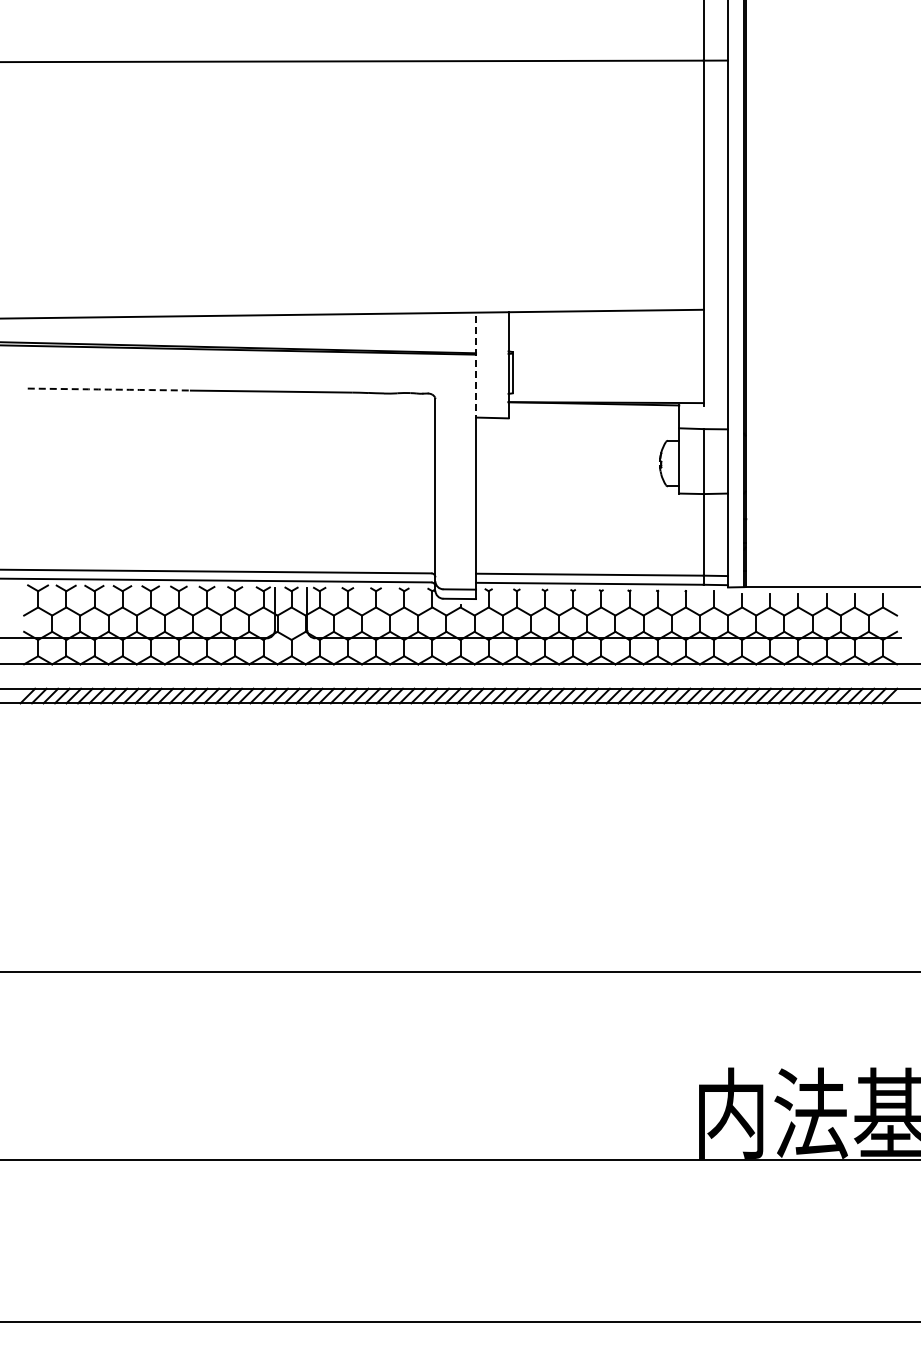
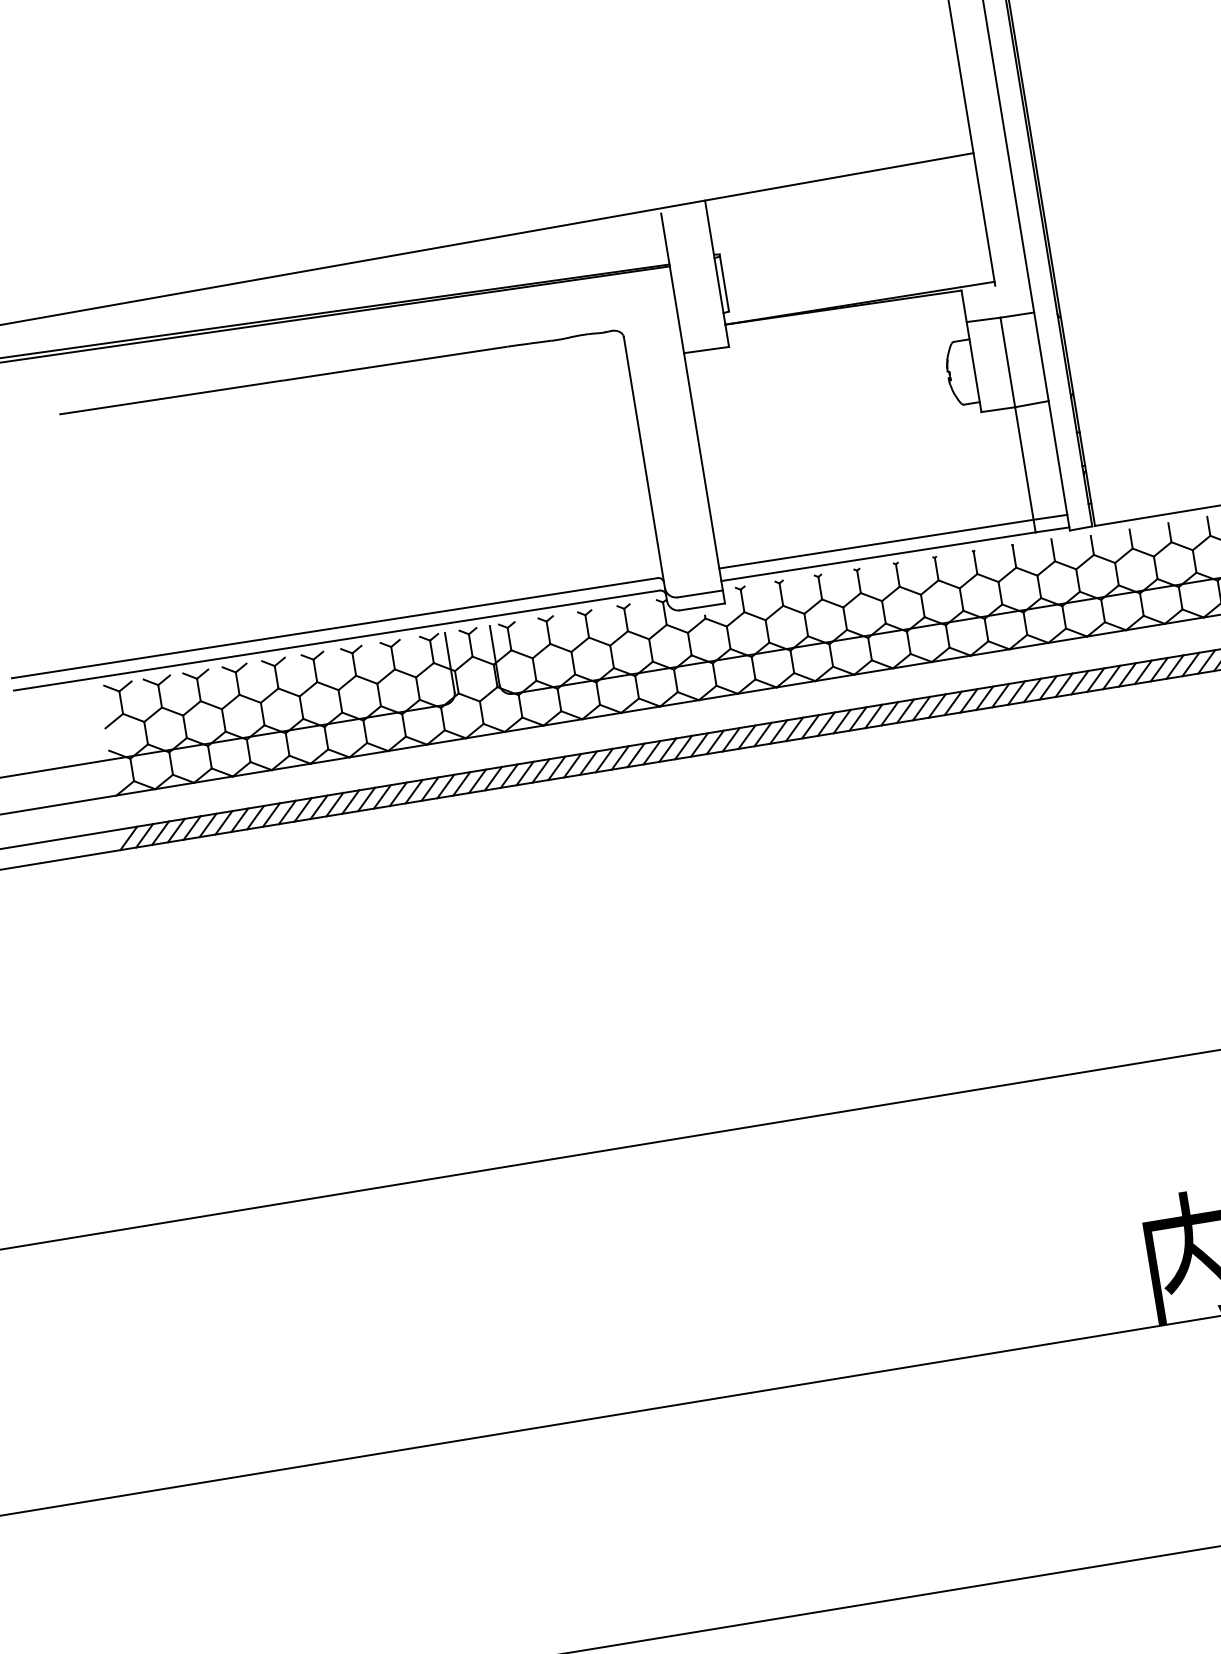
line: (476, 366) -> (673, 282), dashed -> solid
arc: (108, 389) -> (170, 397), dashed -> solid

